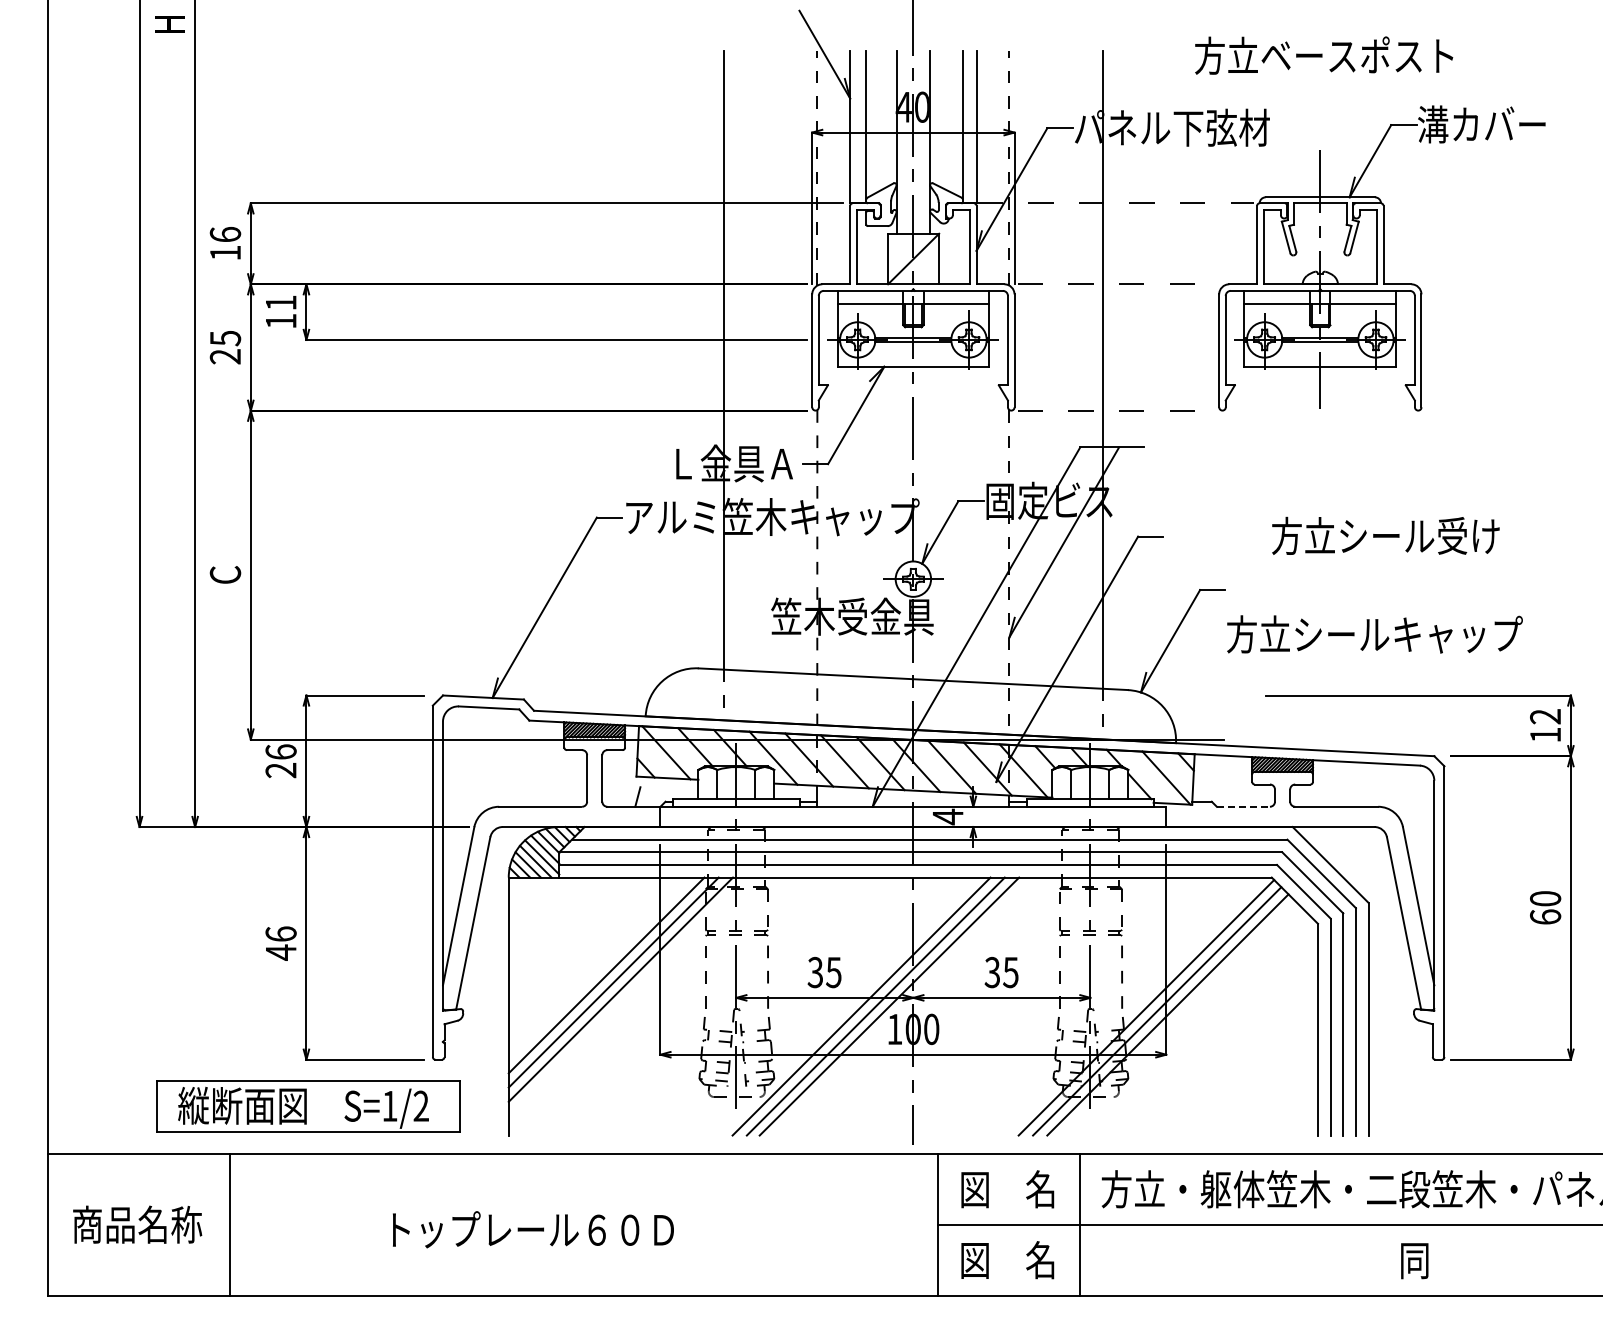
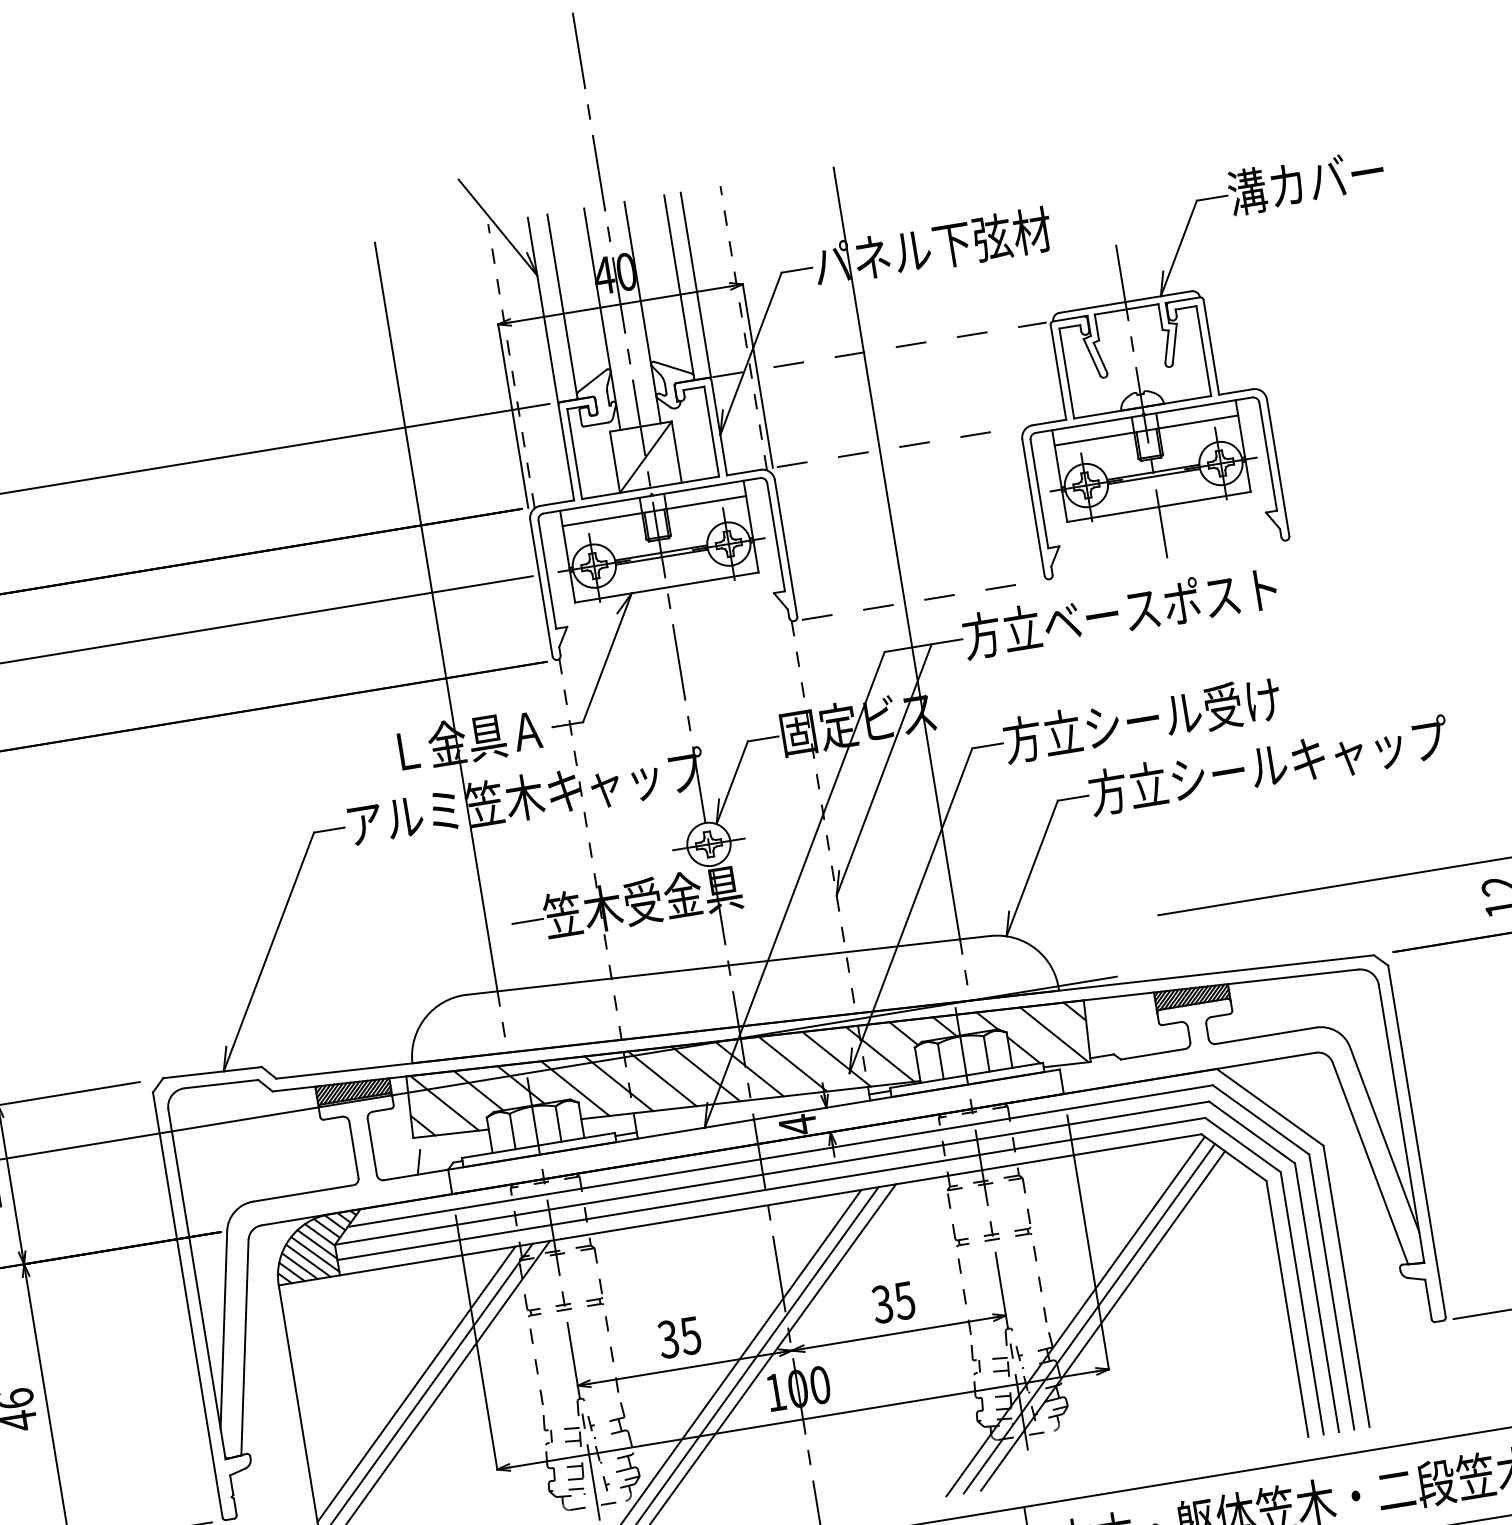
text: (1324, 55) -> (1120, 612), moved
text: (1385, 535) -> (1141, 719), moved
line: (756, 617) -> (526, 921), added
text: (1374, 634) -> (1268, 765), moved
line: (1243, 806) -> (1153, 1053), dashed -> solid

